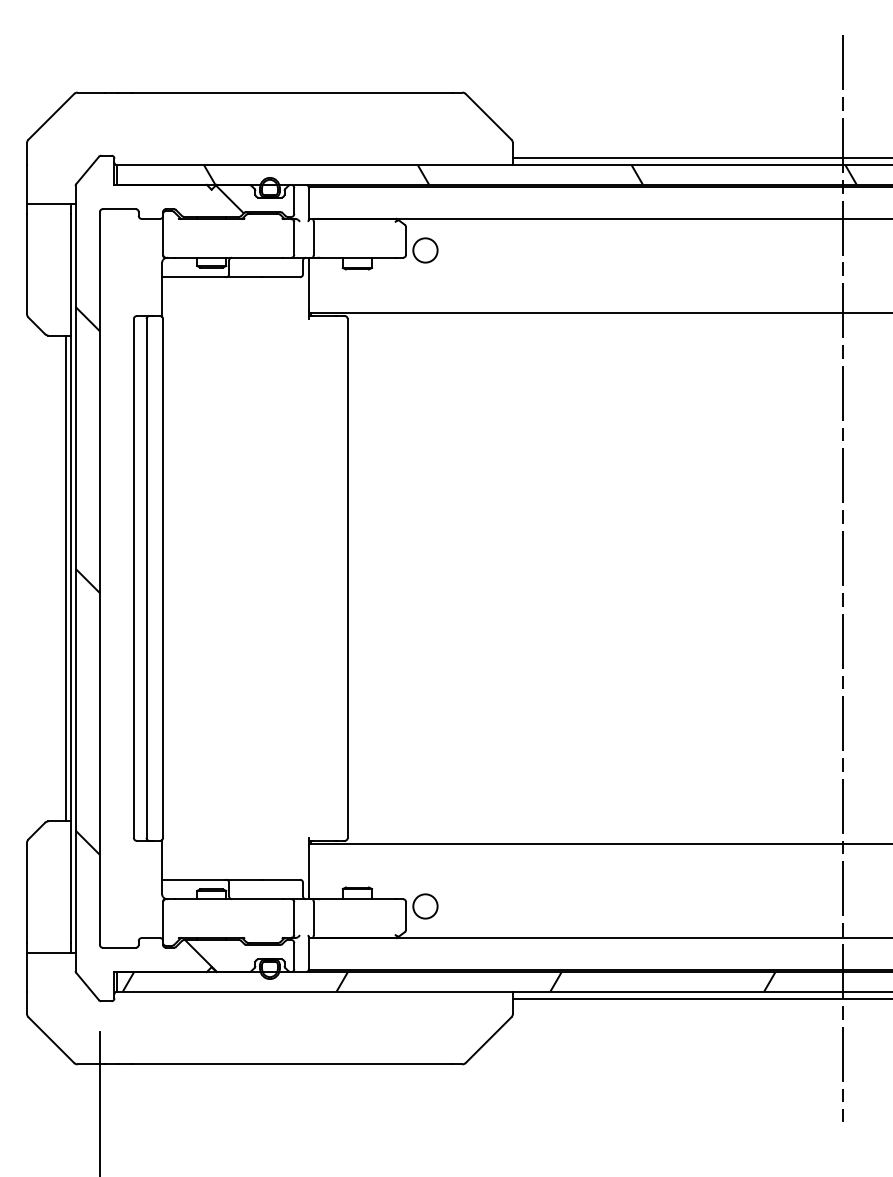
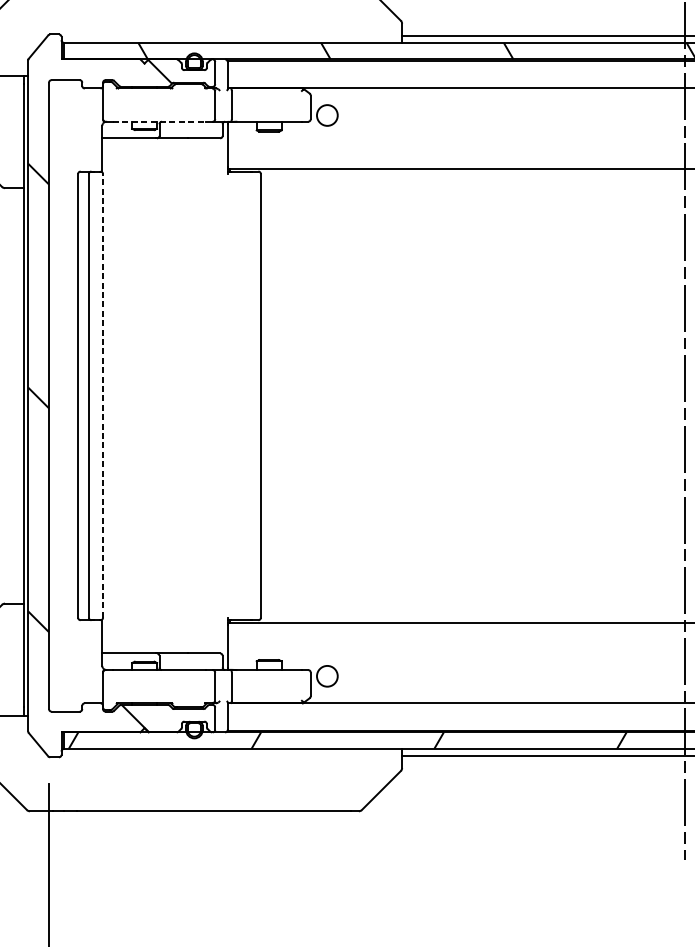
line: (229, 257) -> (159, 121), solid -> dashed
line: (163, 577) -> (103, 395), solid -> dashed
line: (65, 578) -> (19, 395), removed

